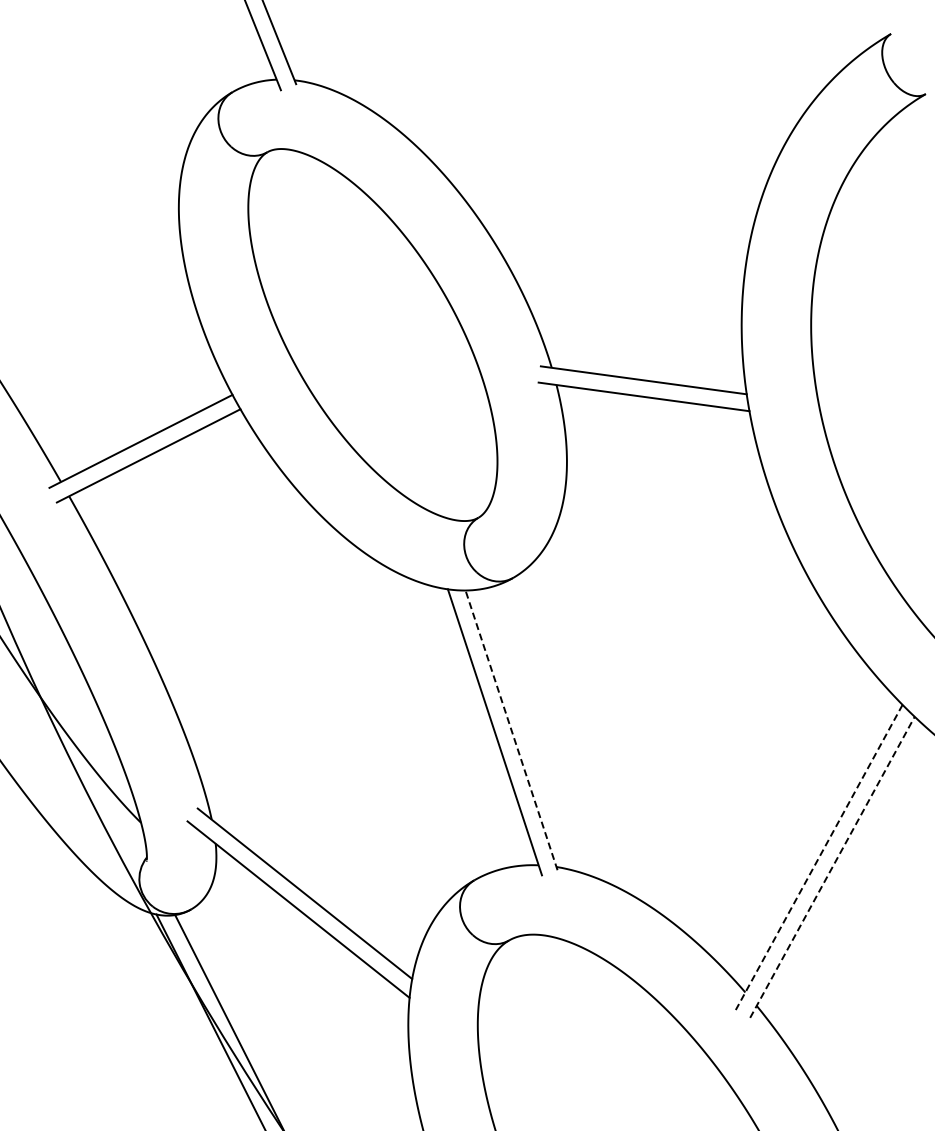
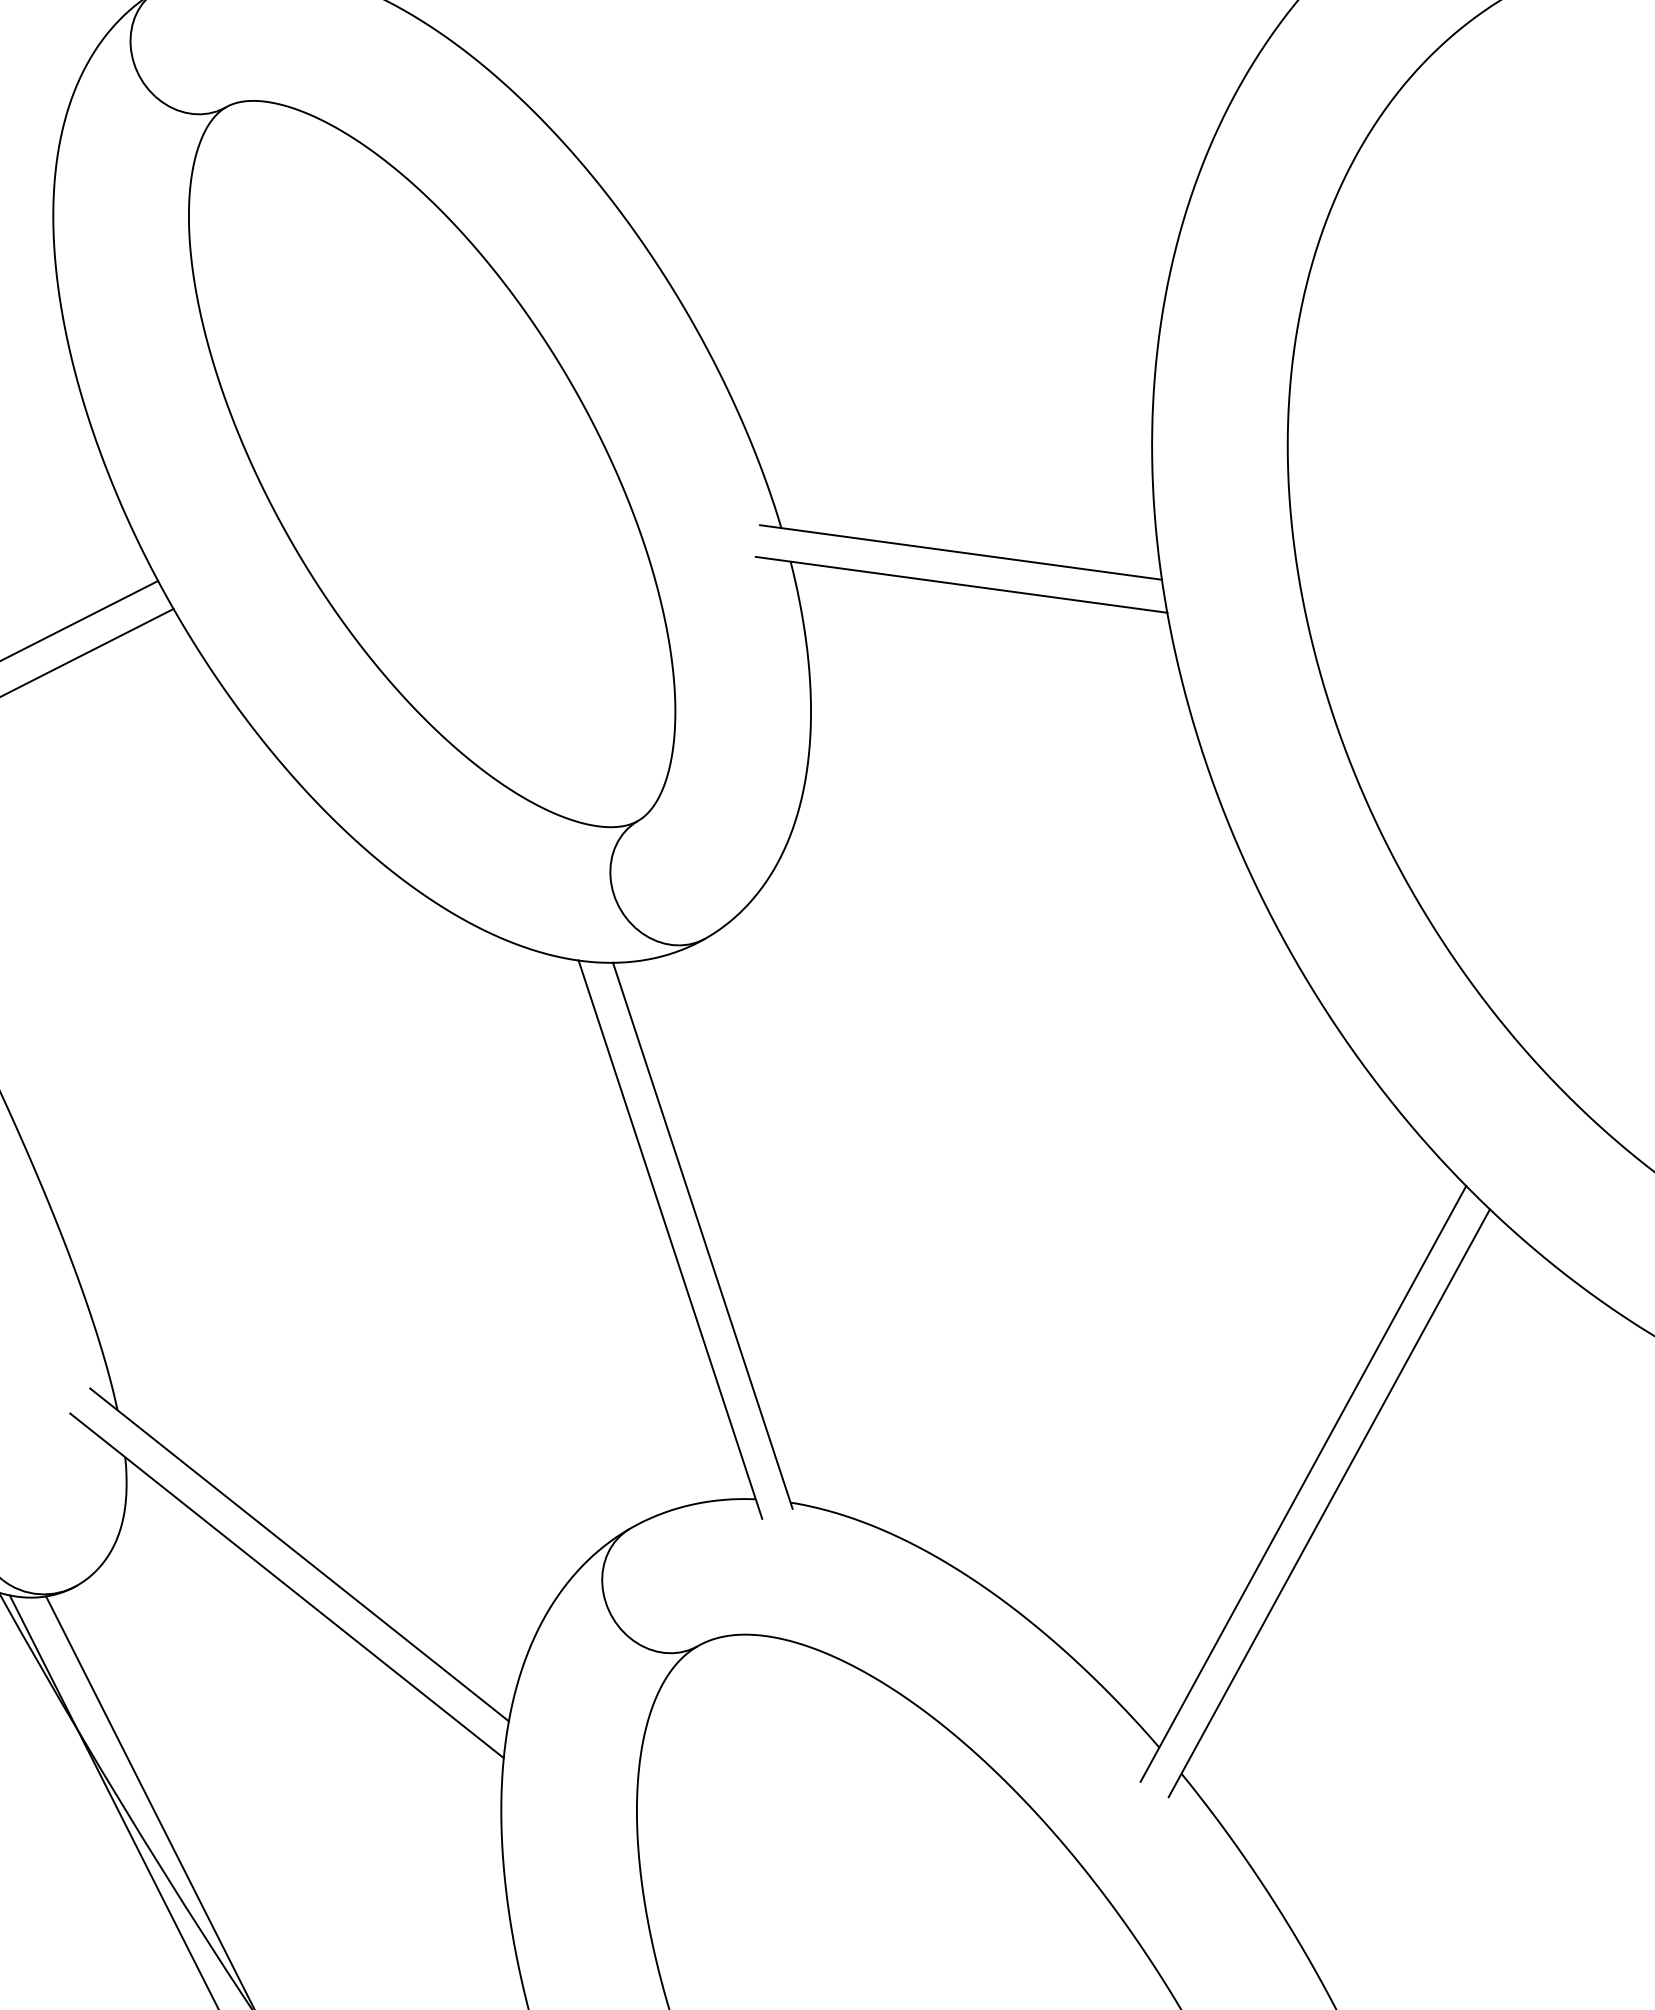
line: (511, 729) -> (702, 1234), dashed -> solid
line: (819, 857) -> (1304, 1484), dashed -> solid
line: (832, 867) -> (1329, 1503), dashed -> solid

